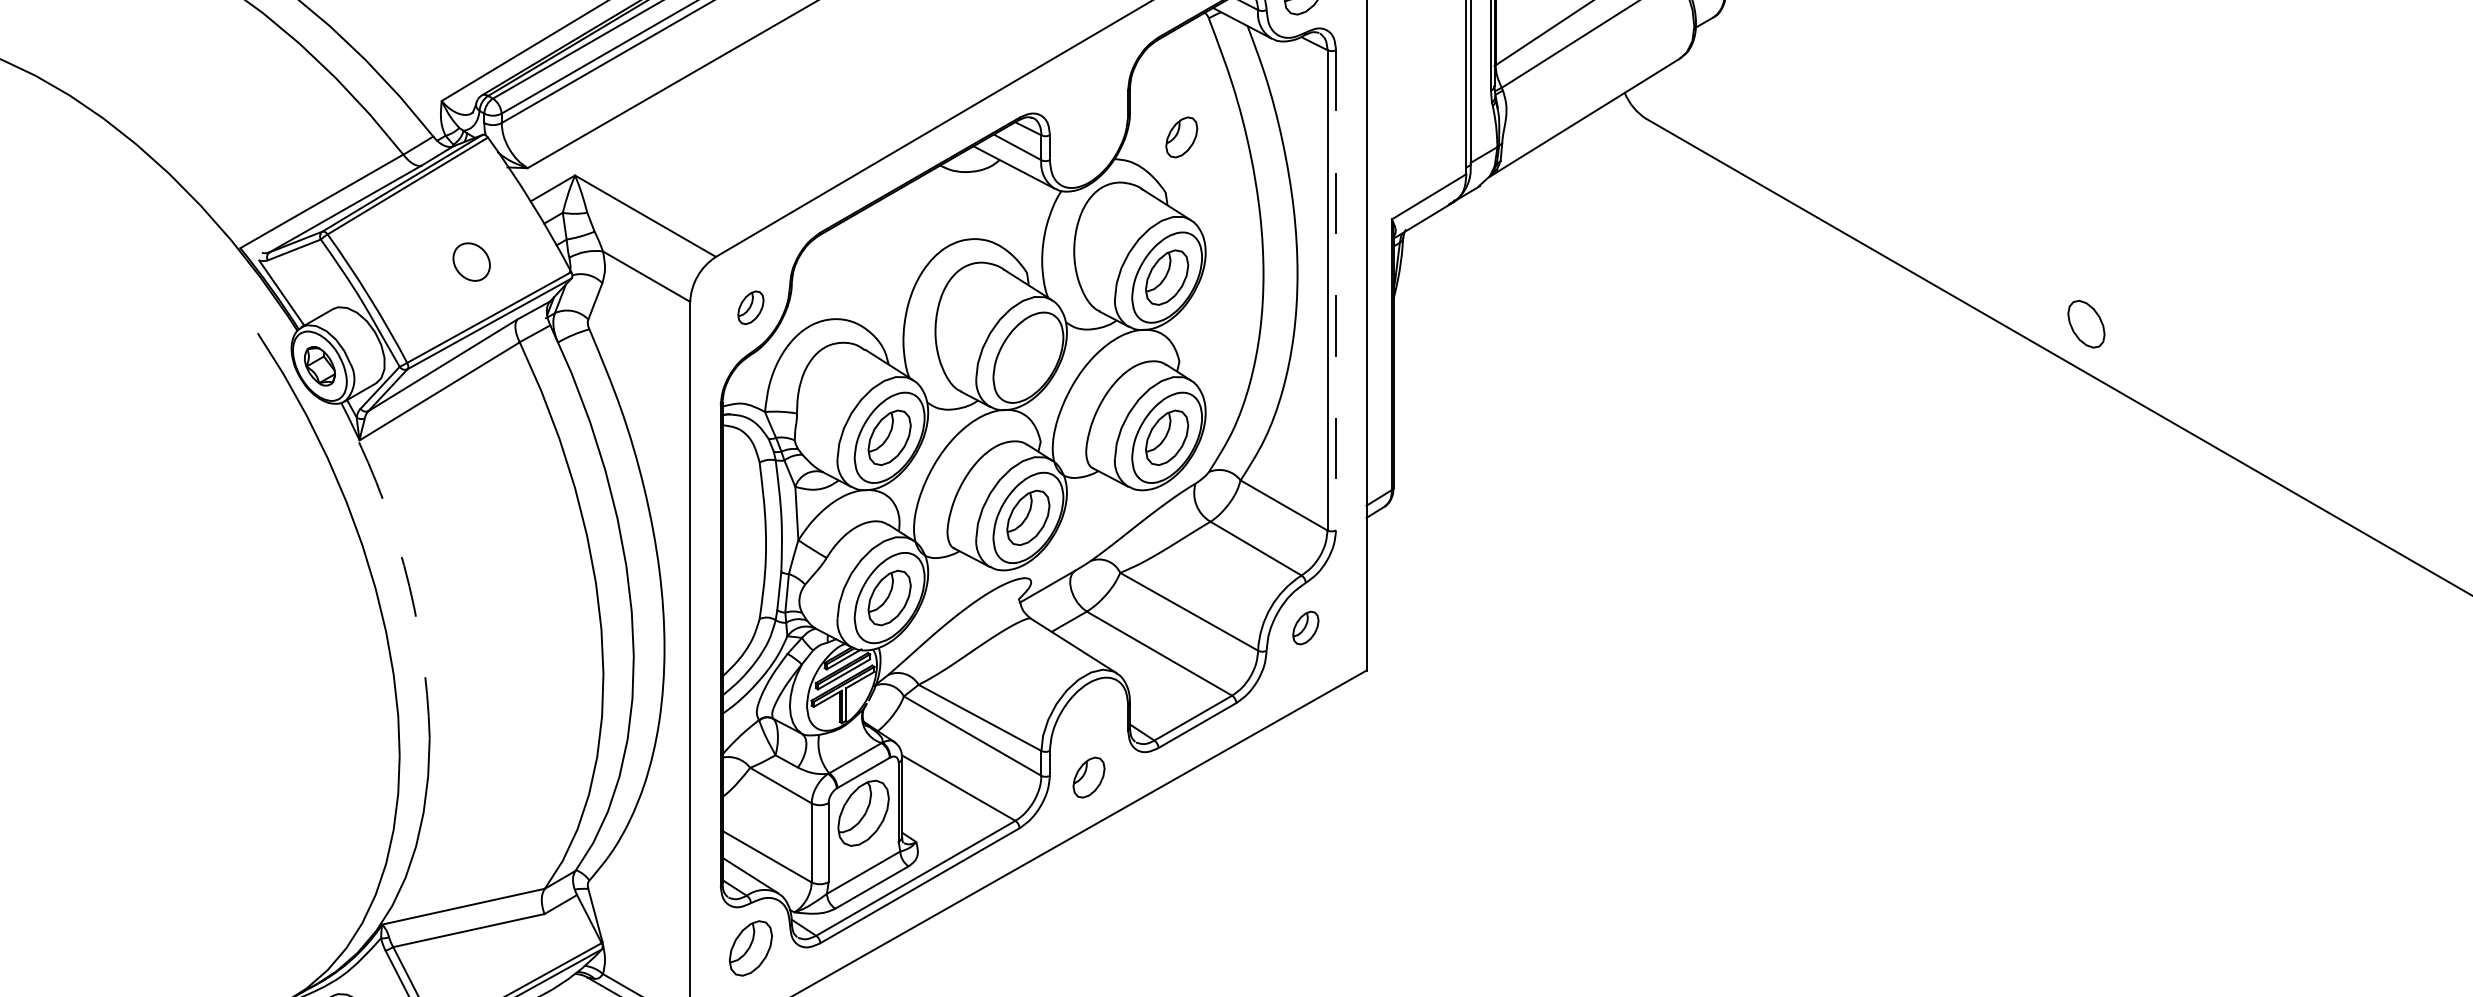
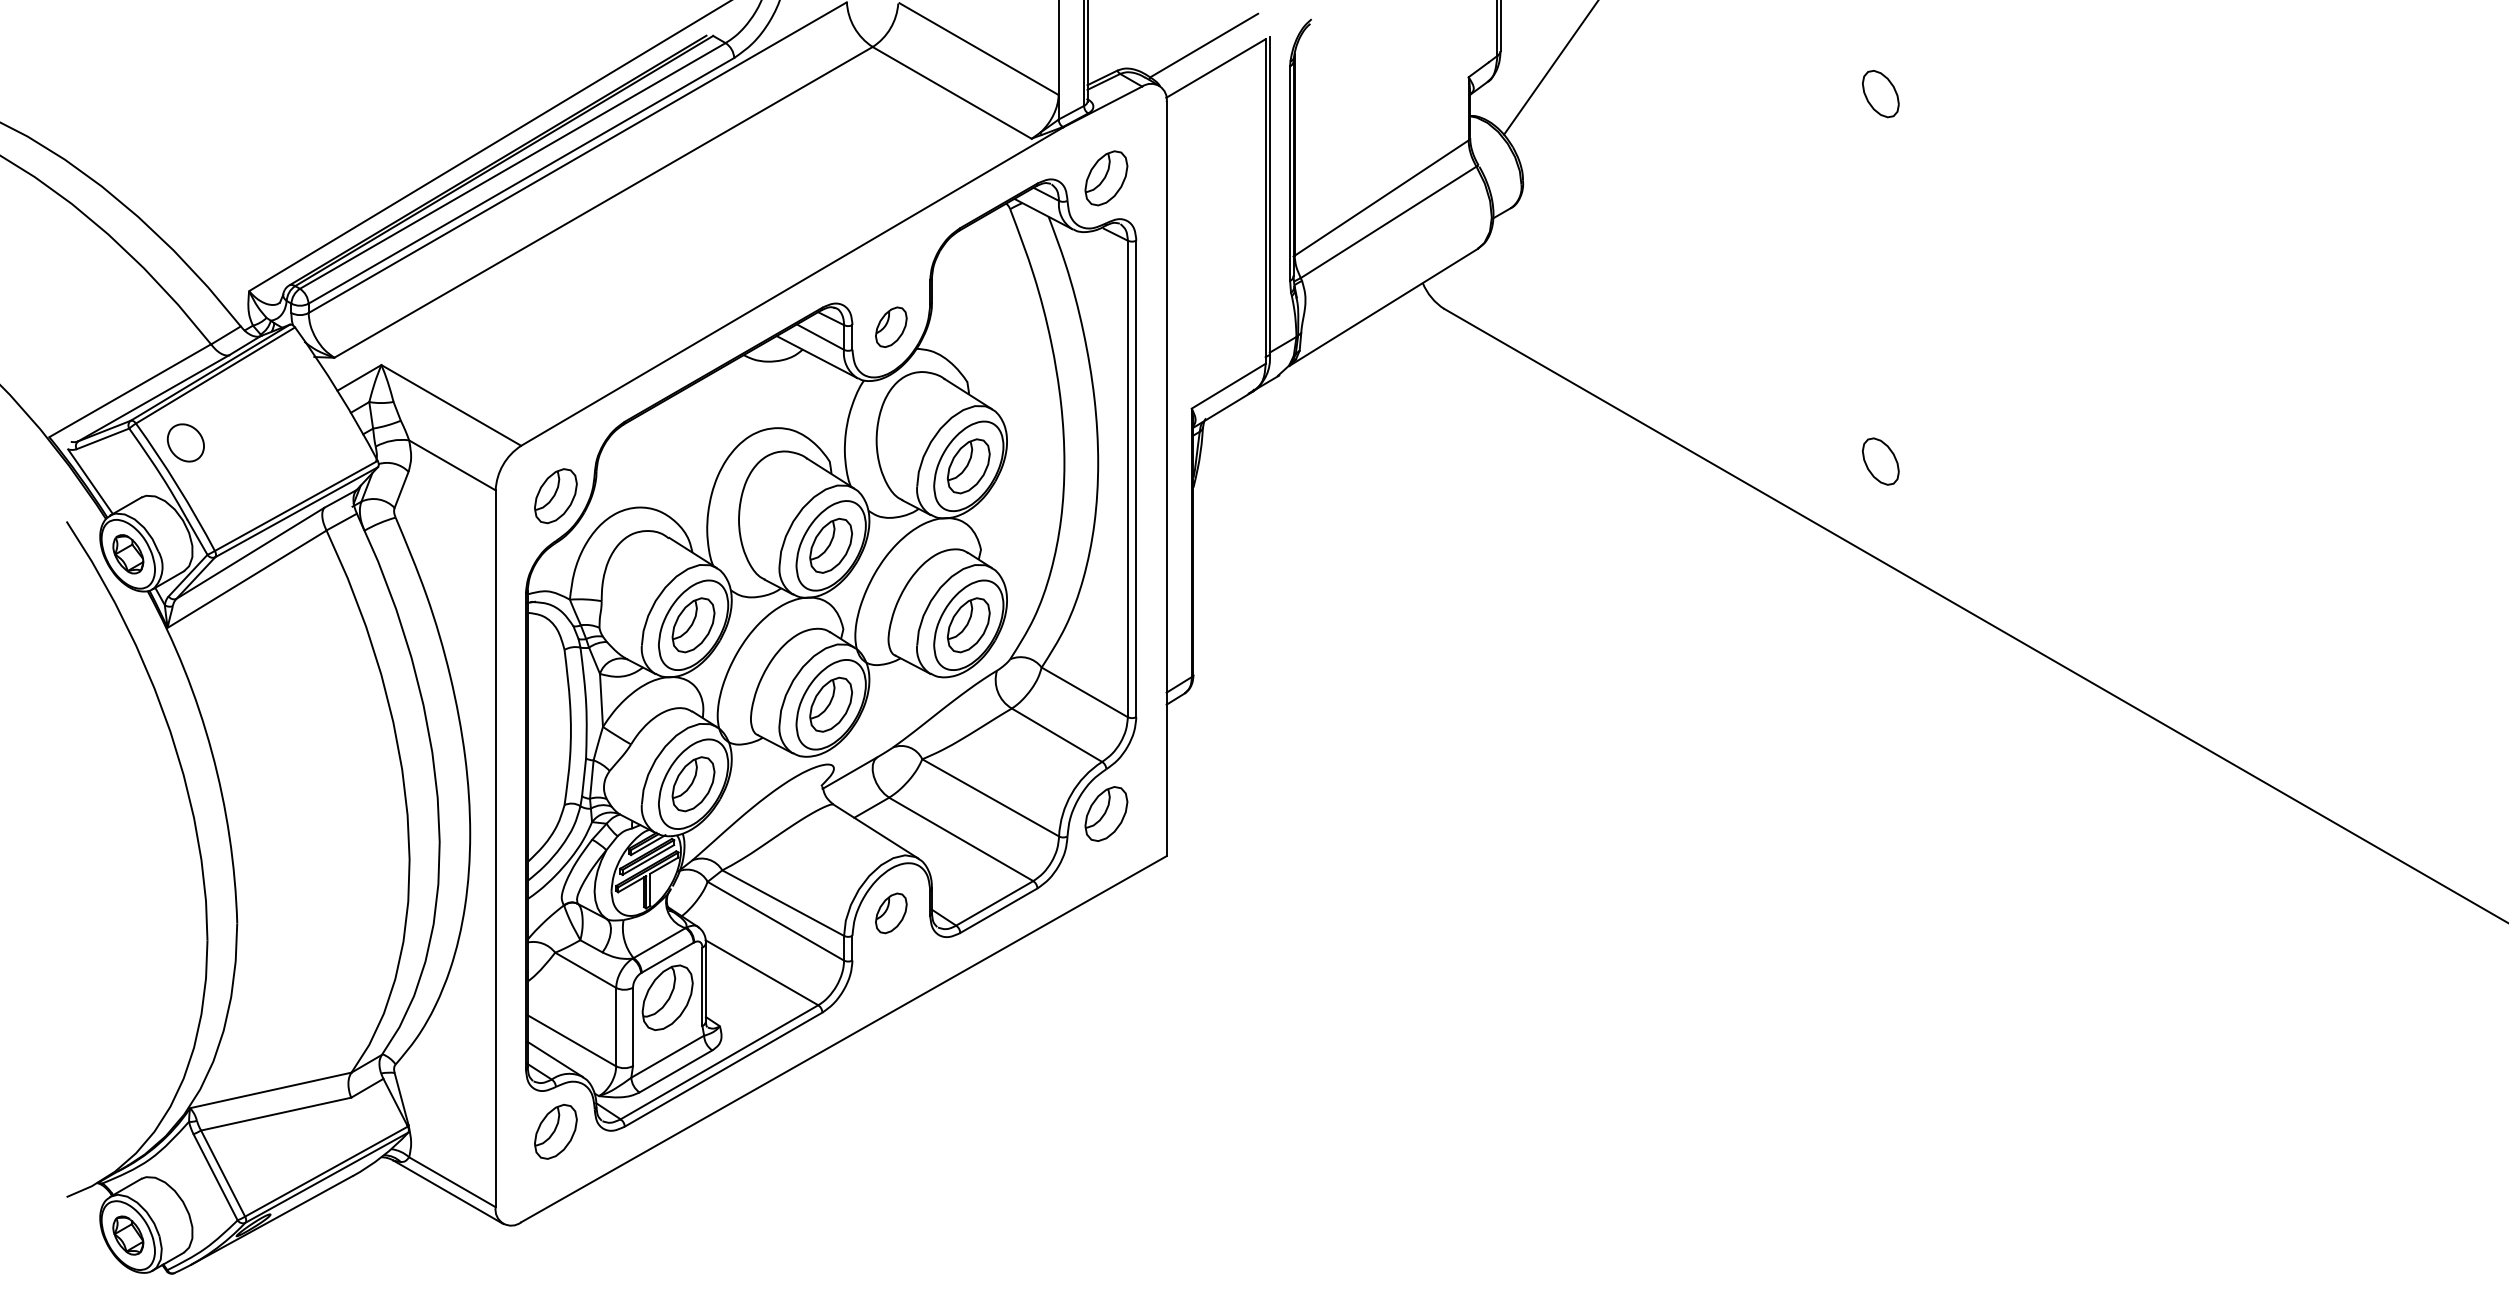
part: (1181, 136) -> (891, 326), moved
part: (471, 261) -> (185, 442), moved
line: (1336, 290) -> (1136, 479), dashed -> solid
part: (750, 308) -> (555, 496), size x1.67
part: (2086, 324) -> (1880, 461), moved
part: (1027, 357) -> (830, 545), added
arc: (403, 565) -> (211, 751), dashed -> solid
part: (1305, 627) -> (1106, 813), size x1.67
part: (1089, 777) -> (891, 913), moved

